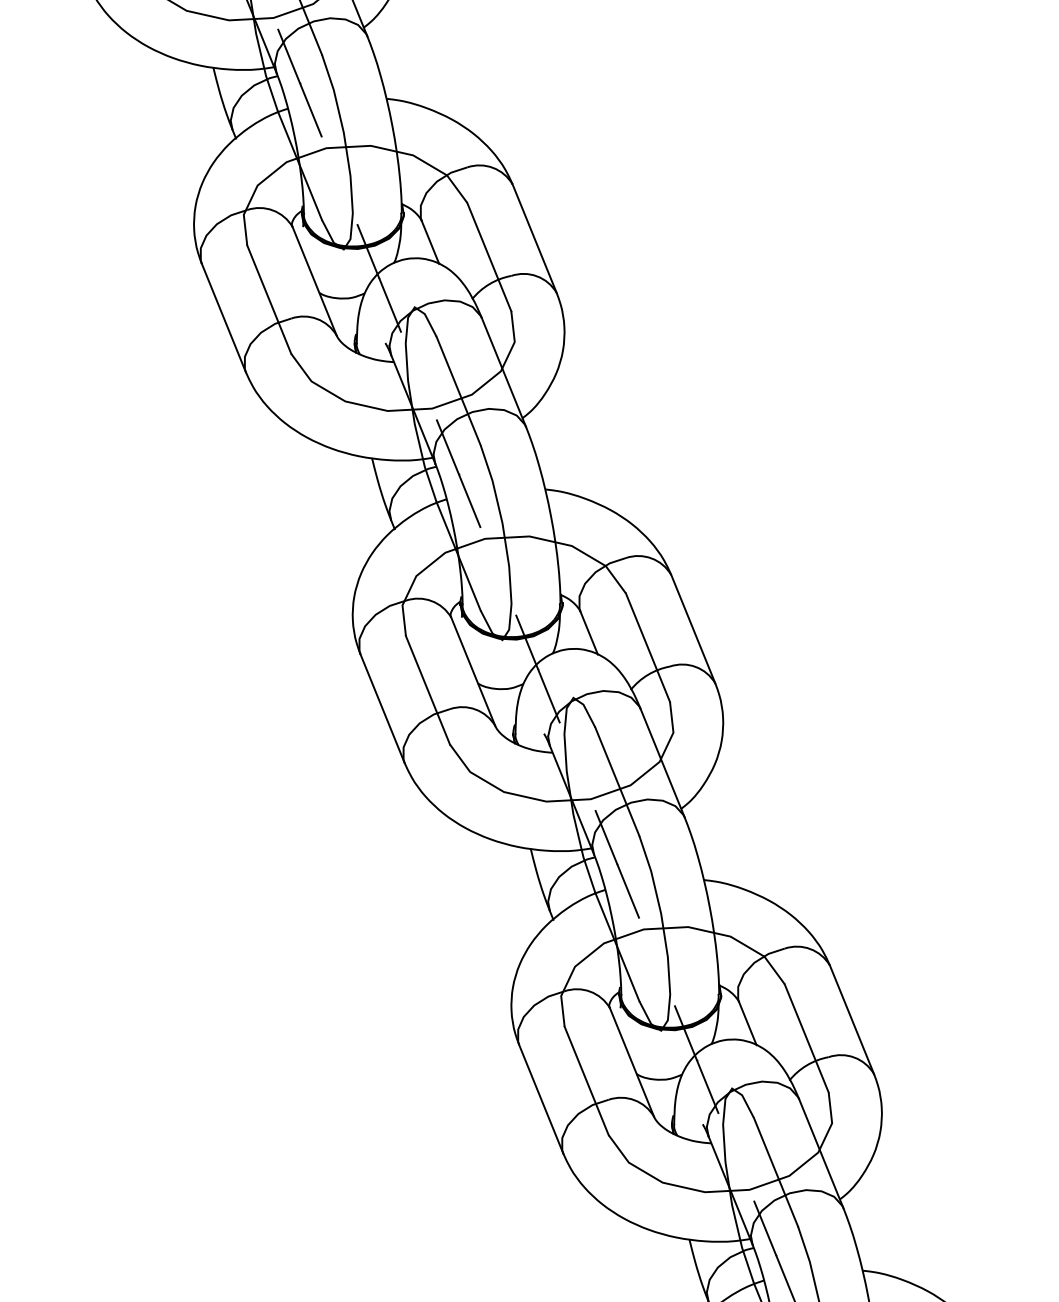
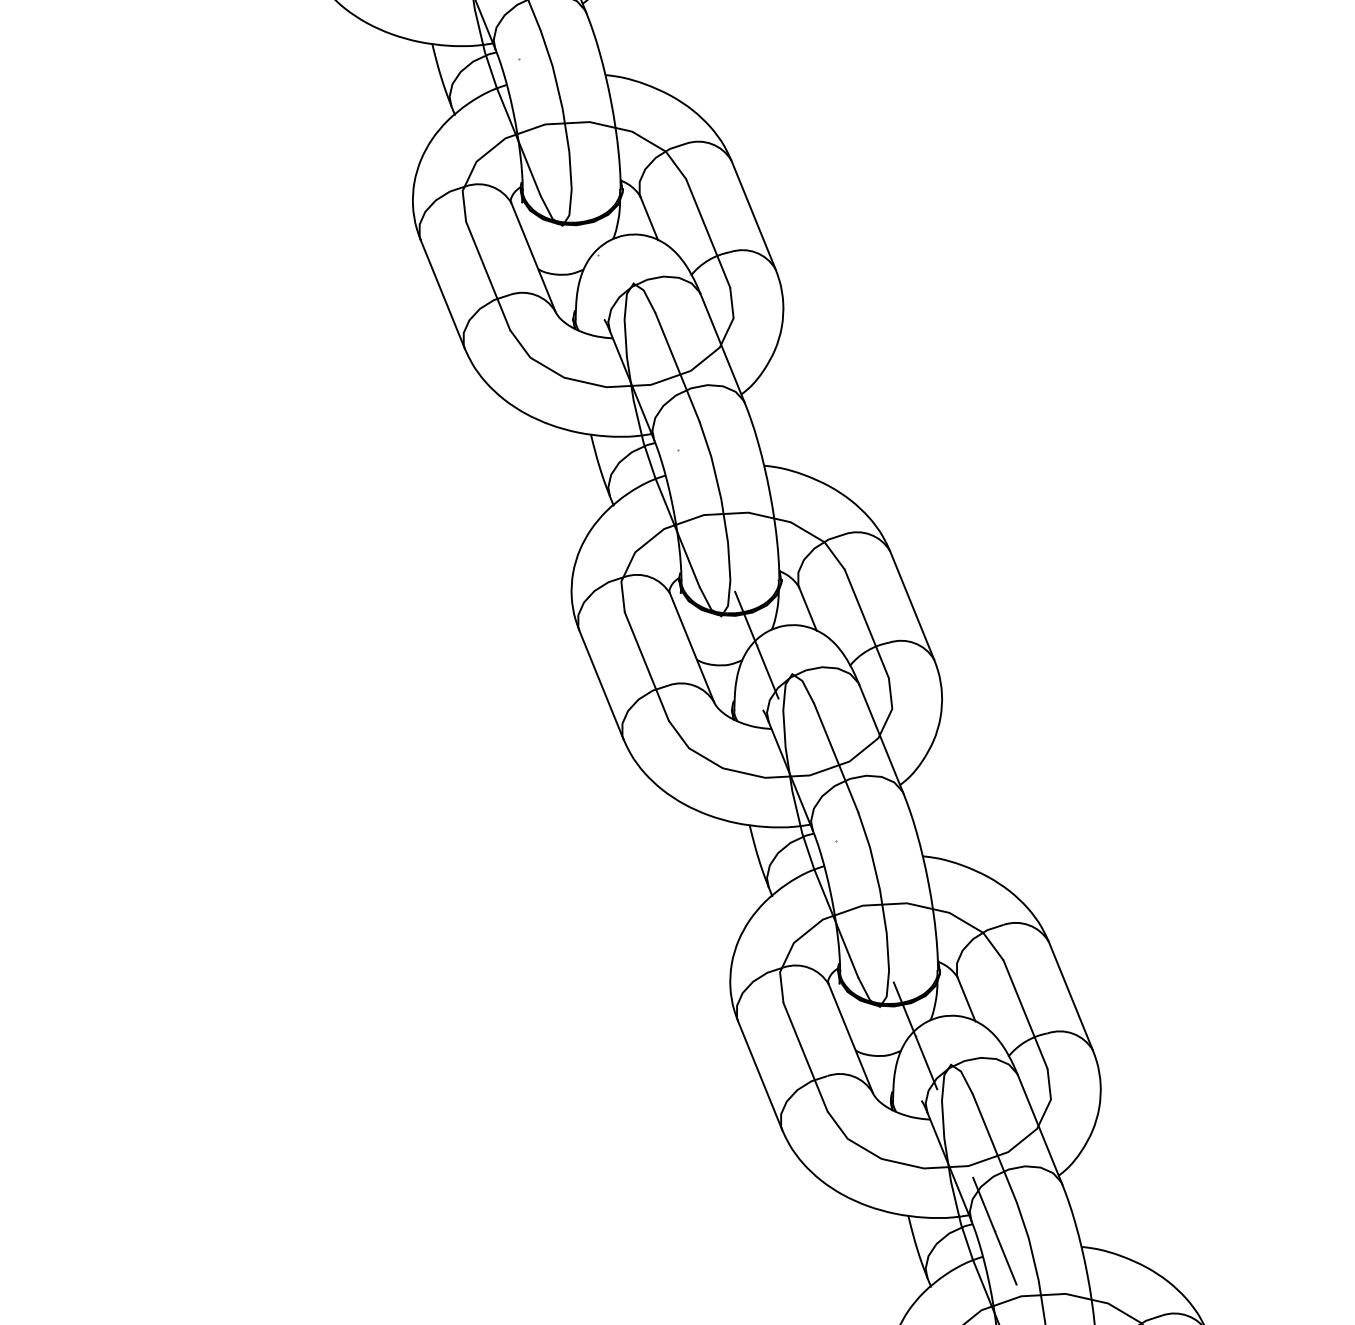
line: (299, 83) -> (518, 59), removed
line: (379, 278) -> (598, 254), removed
line: (458, 473) -> (677, 449), removed
line: (617, 864) -> (836, 840), removed

